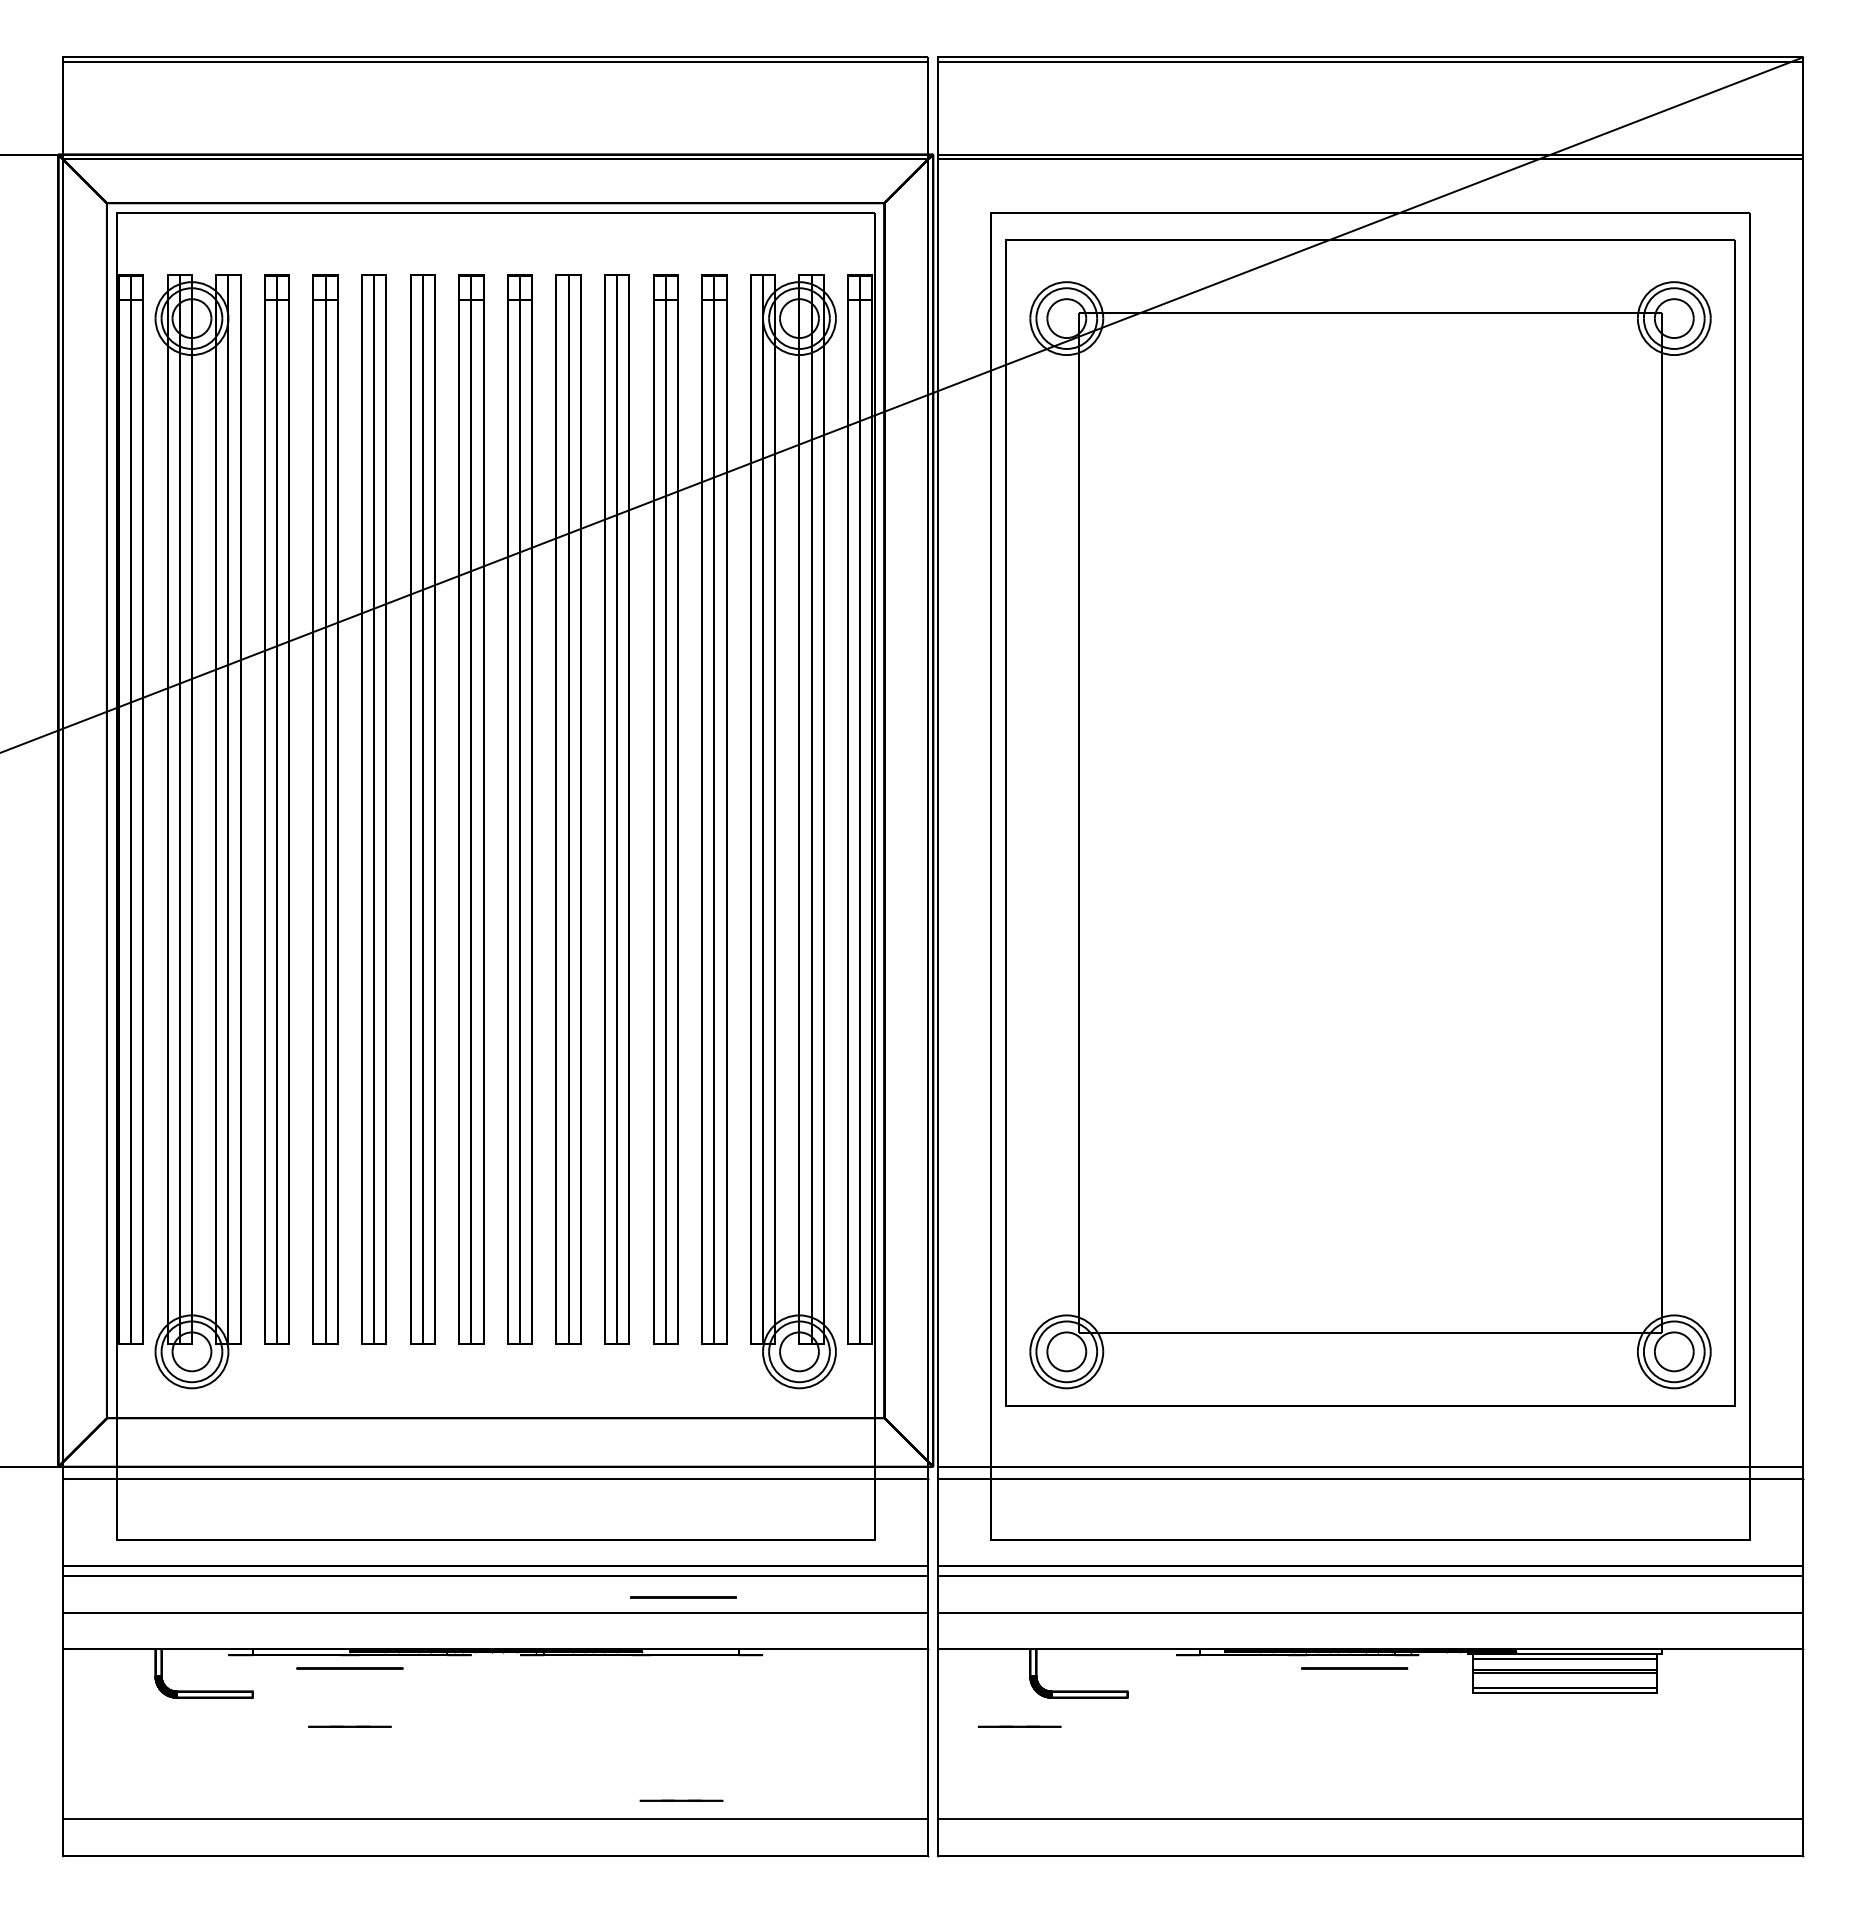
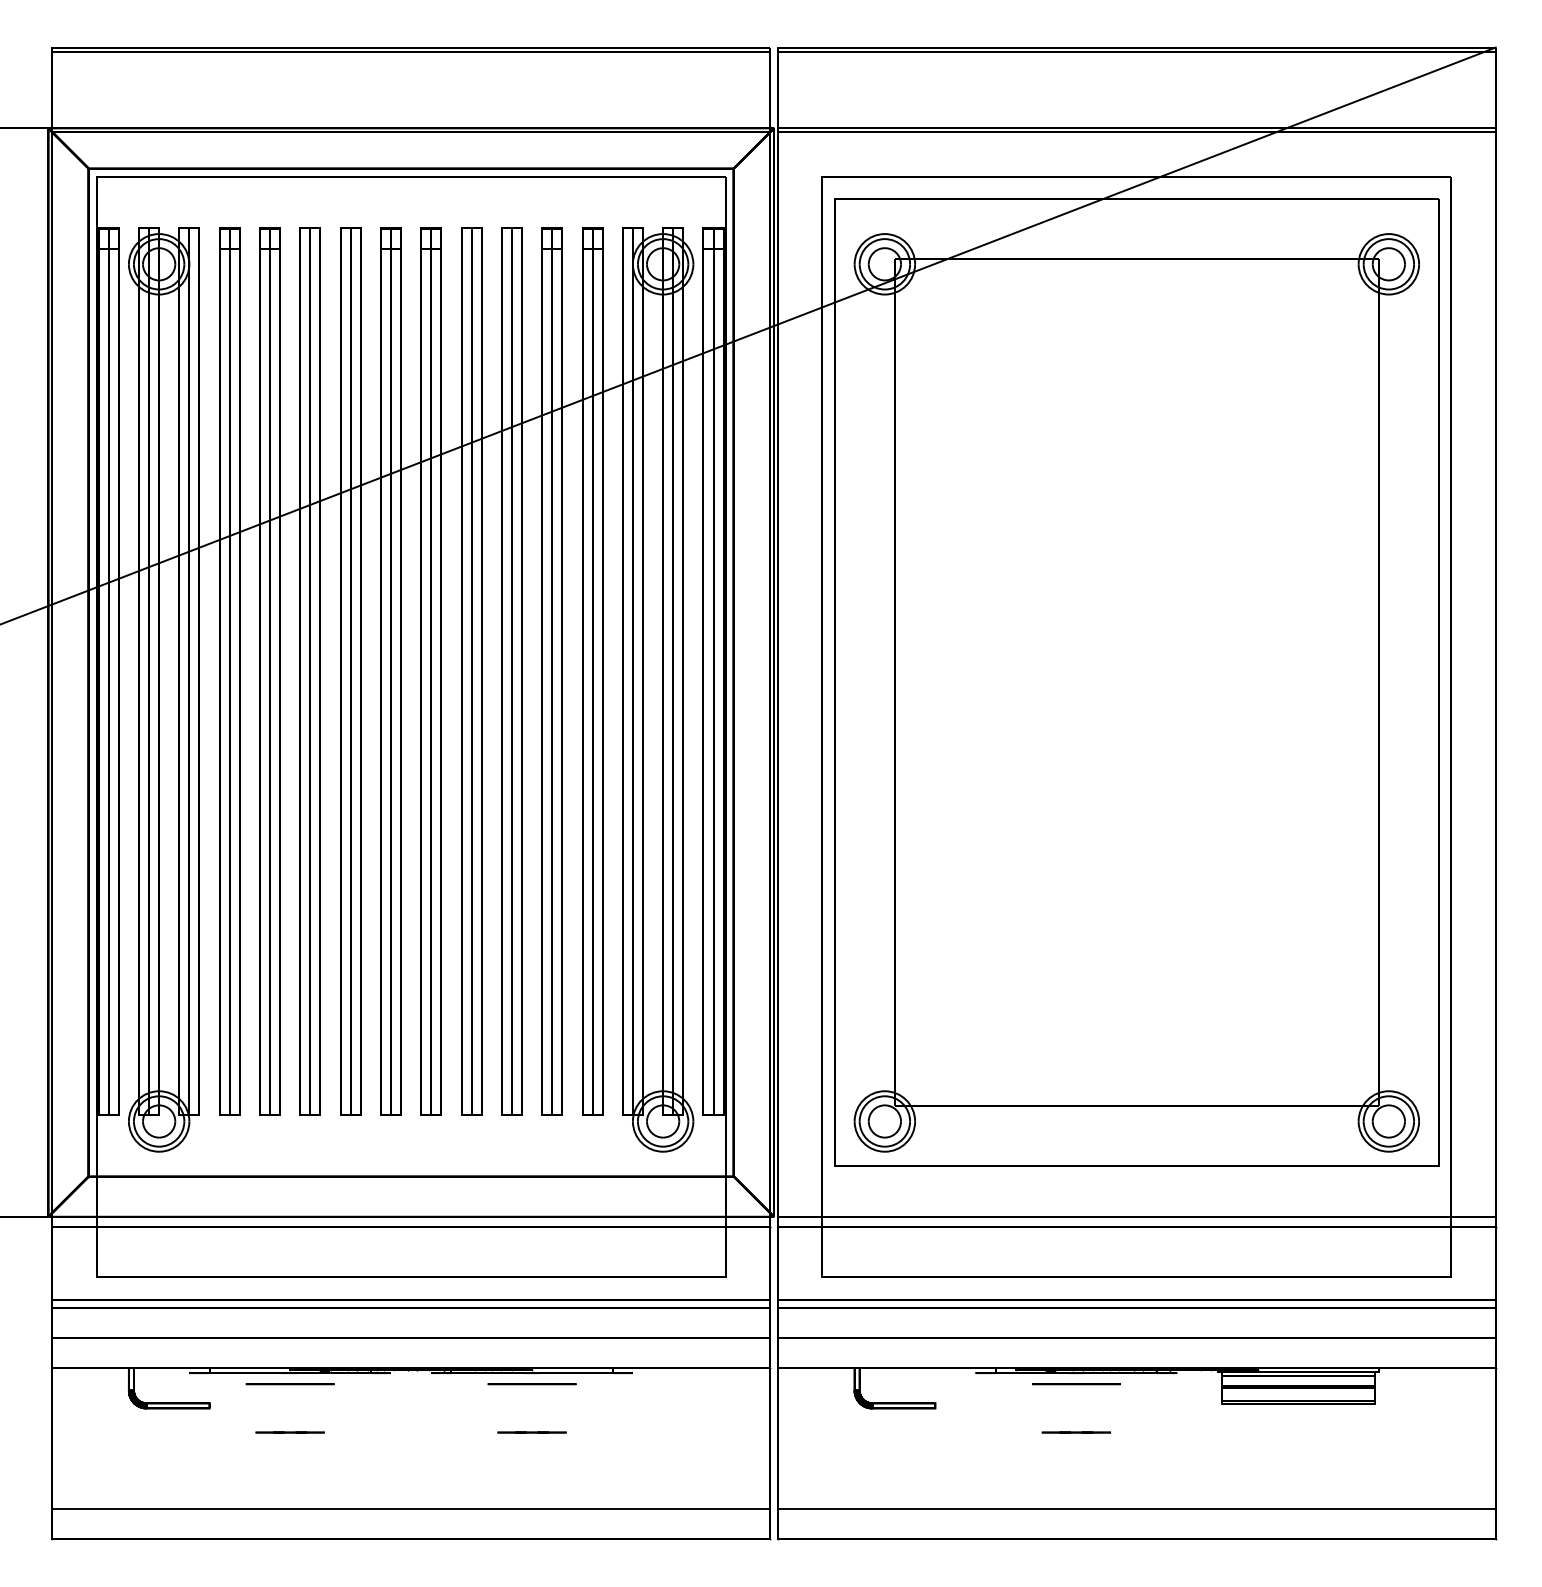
circle: (683, 1597) -> (532, 1384), moved
circle: (1354, 1668) -> (1076, 1384), moved
line: (1019, 1726) -> (1076, 1432), moved
line: (681, 1800) -> (532, 1432), moved

